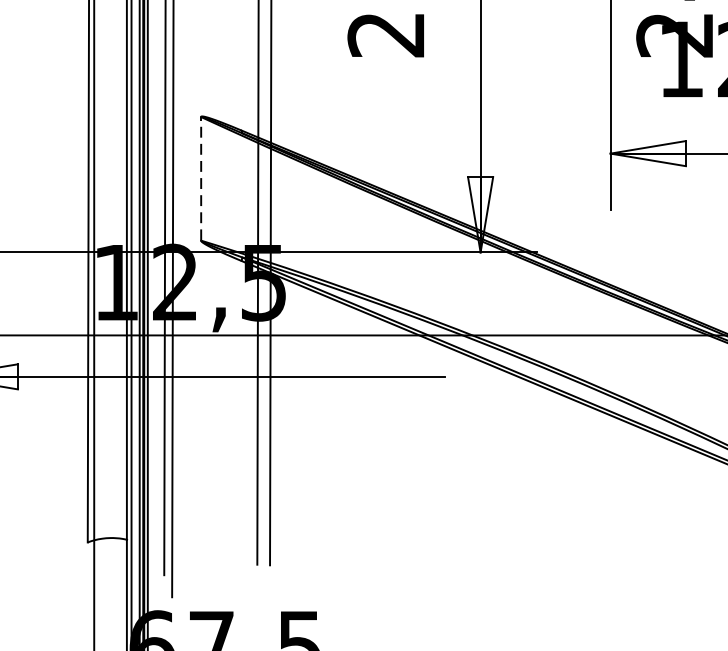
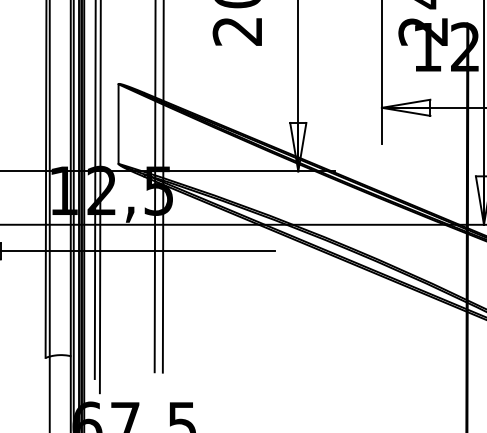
line: (201, 179) -> (118, 124), dashed -> solid

